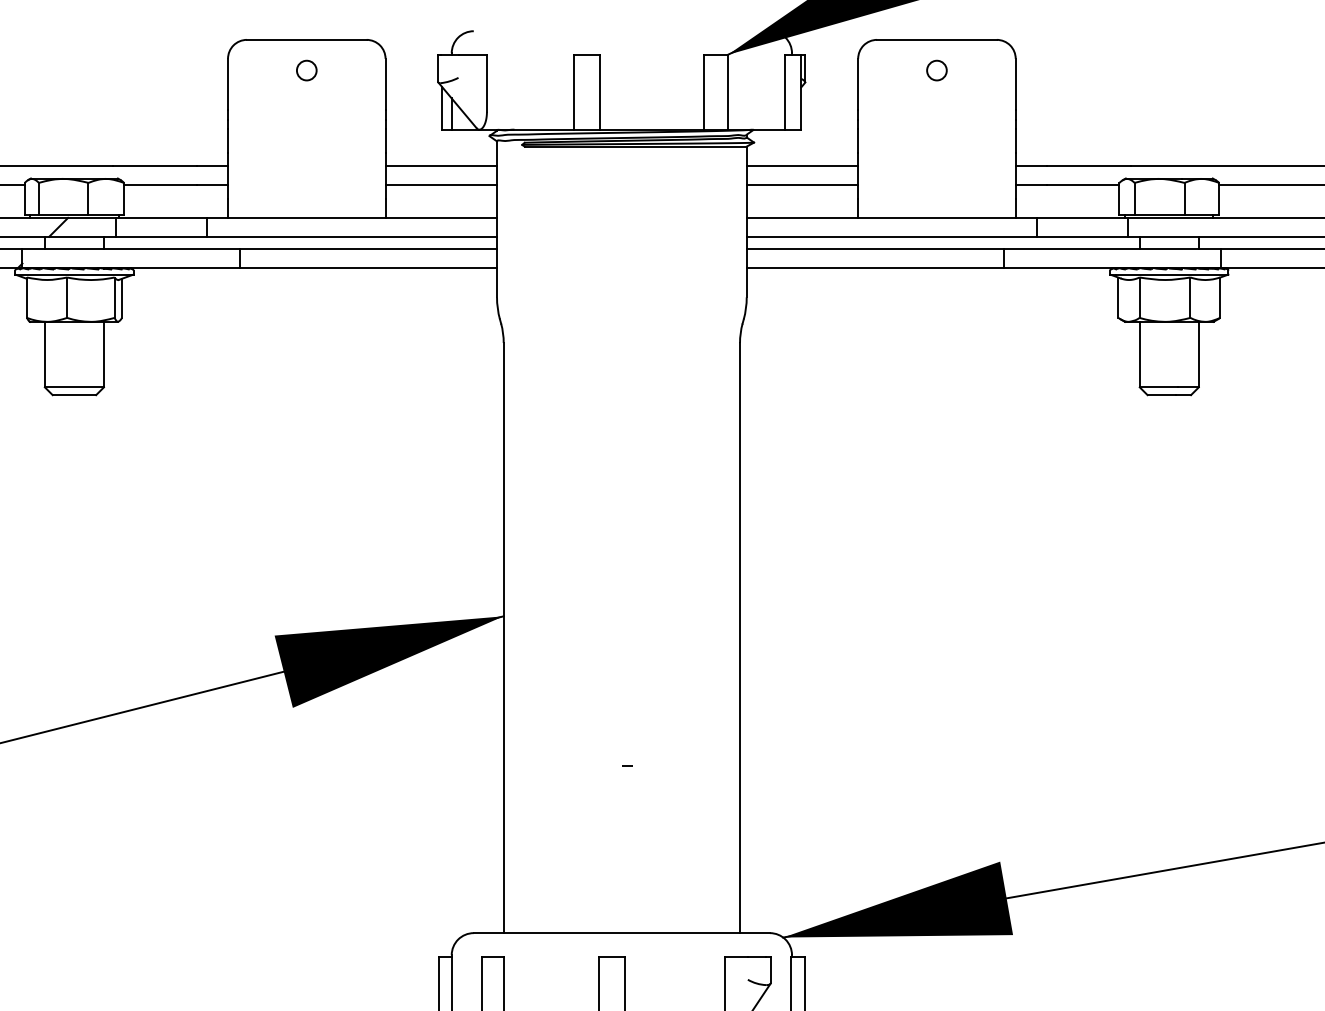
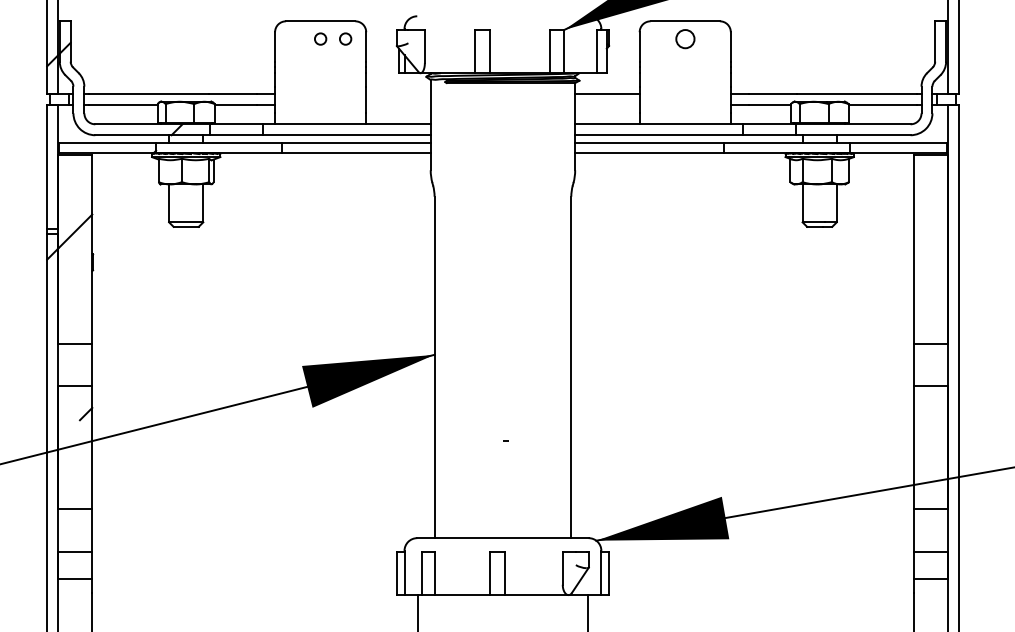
circle: (349, 69) -> (345, 38), added
circle: (935, 69) -> (684, 38), size x1.6
line: (441, 166) -> (398, 94), removed
line: (441, 185) -> (398, 105), removed
line: (802, 185) -> (607, 105), removed

